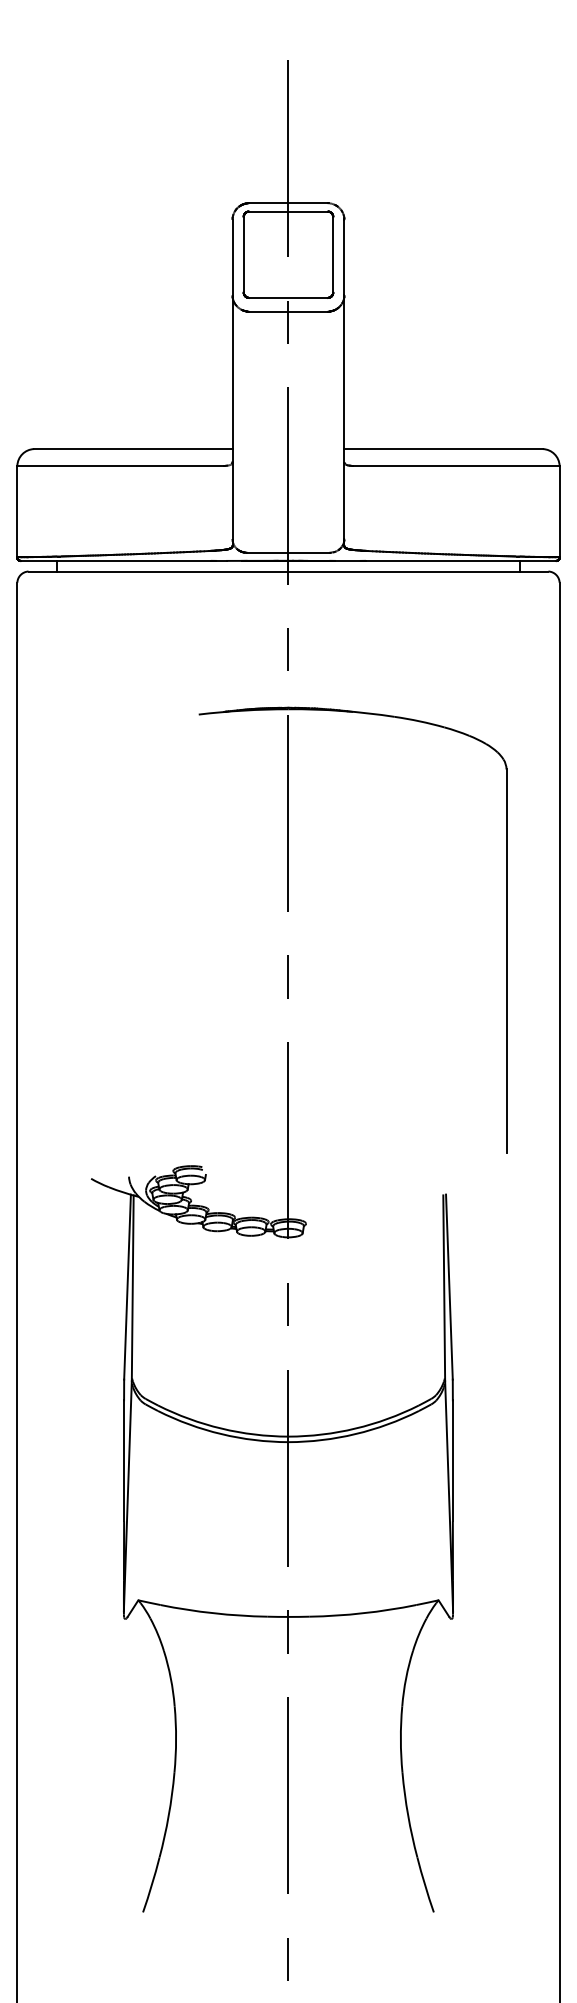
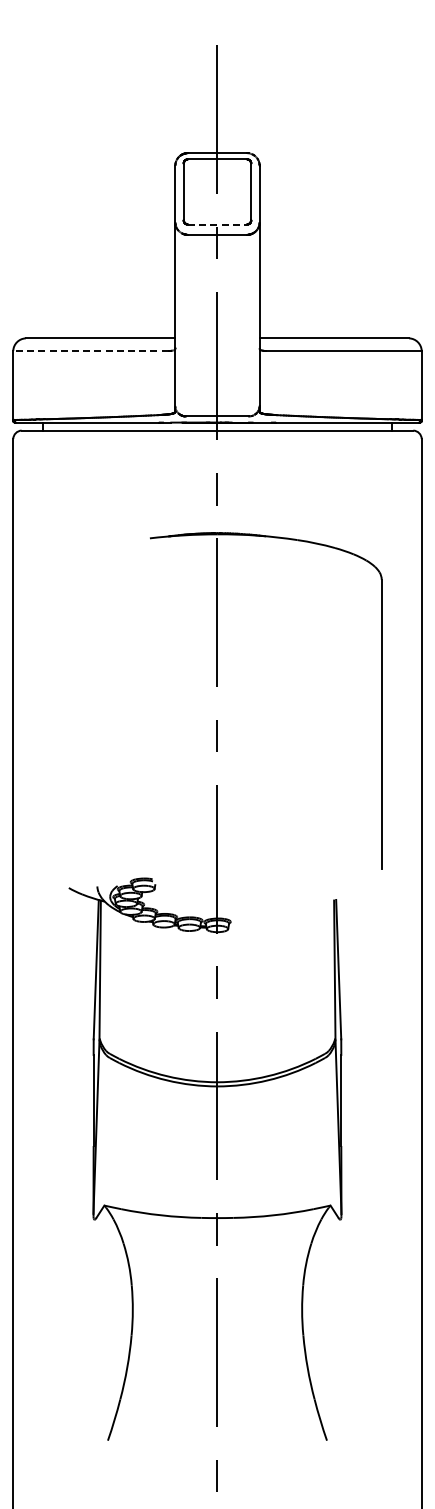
line: (288, 297) -> (217, 224), solid -> dashed
line: (119, 465) -> (90, 350), solid -> dashed

